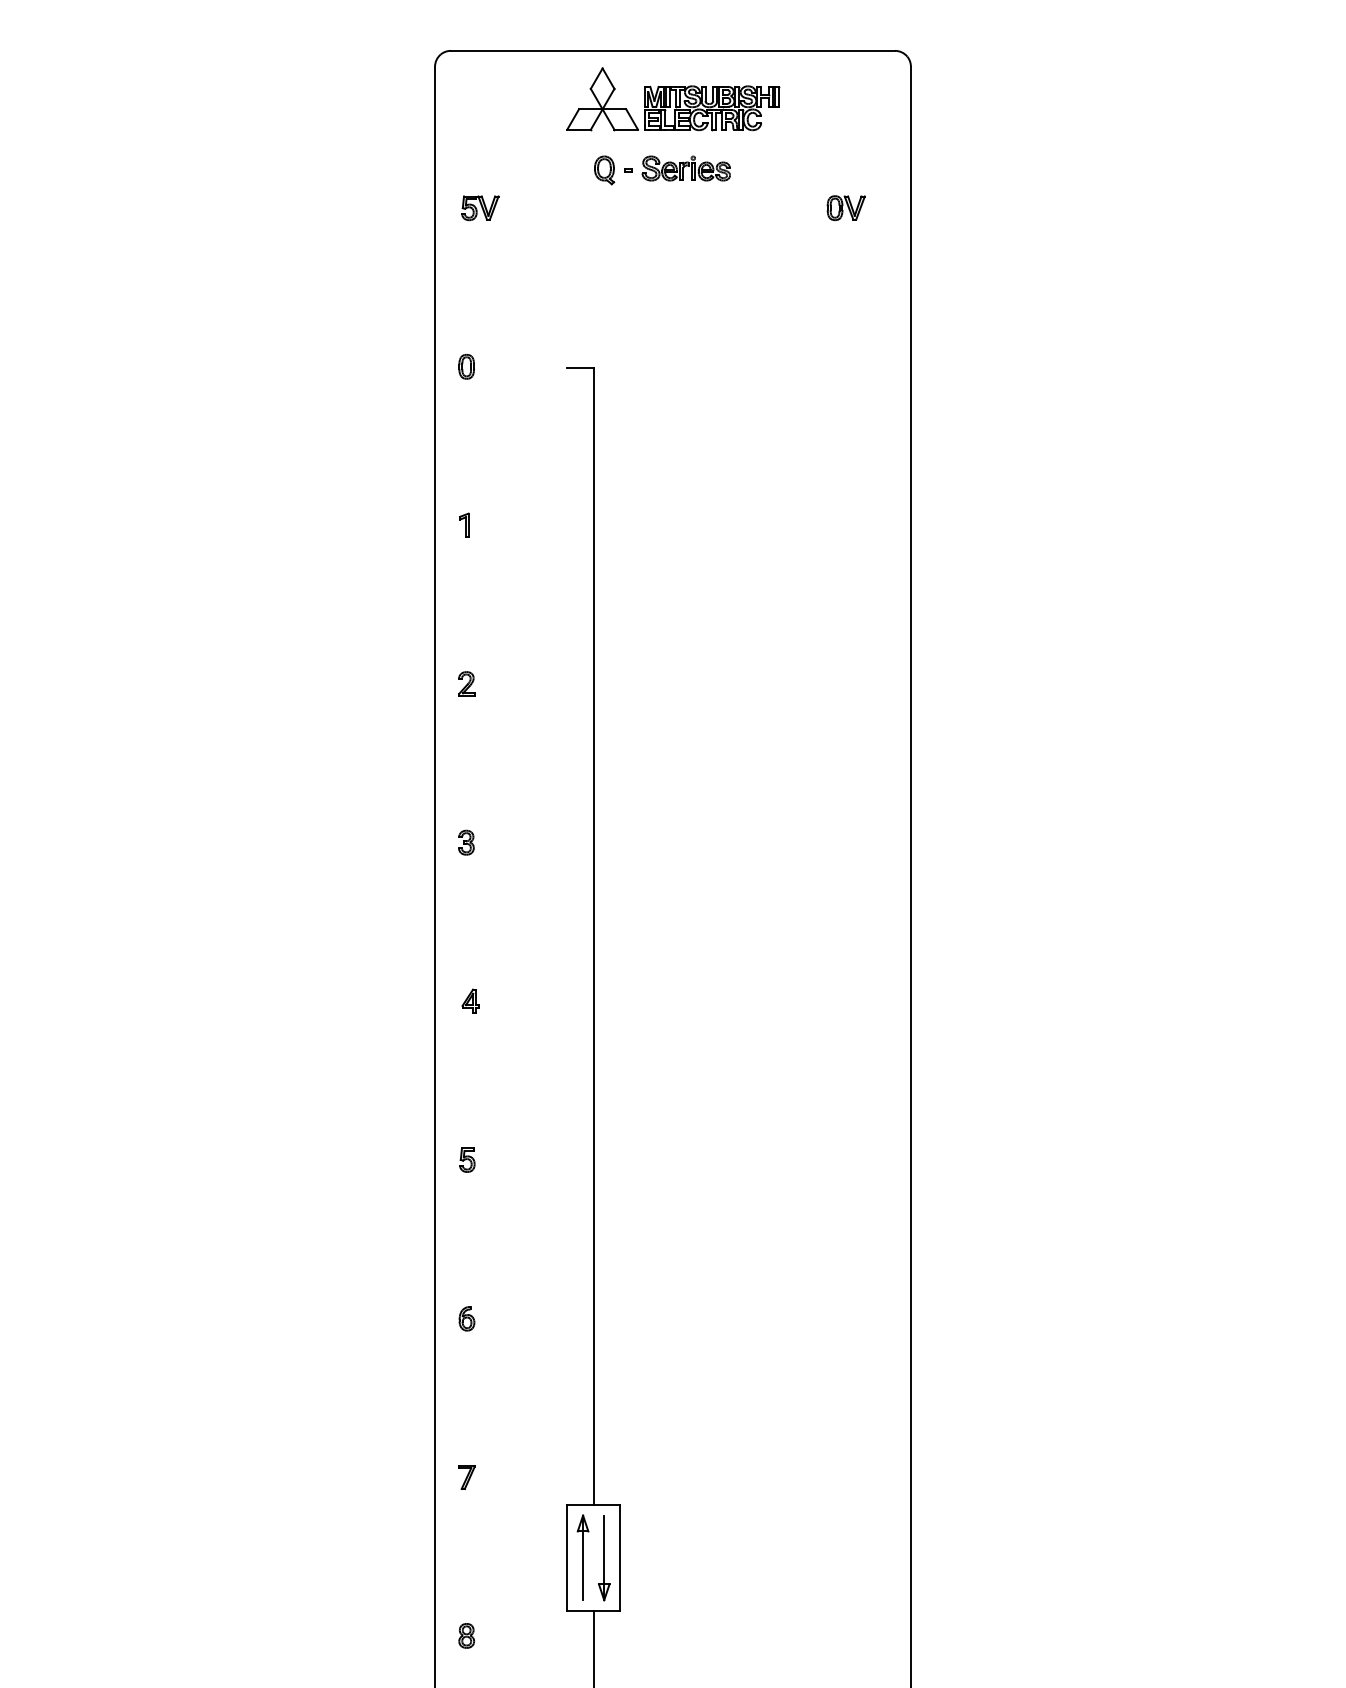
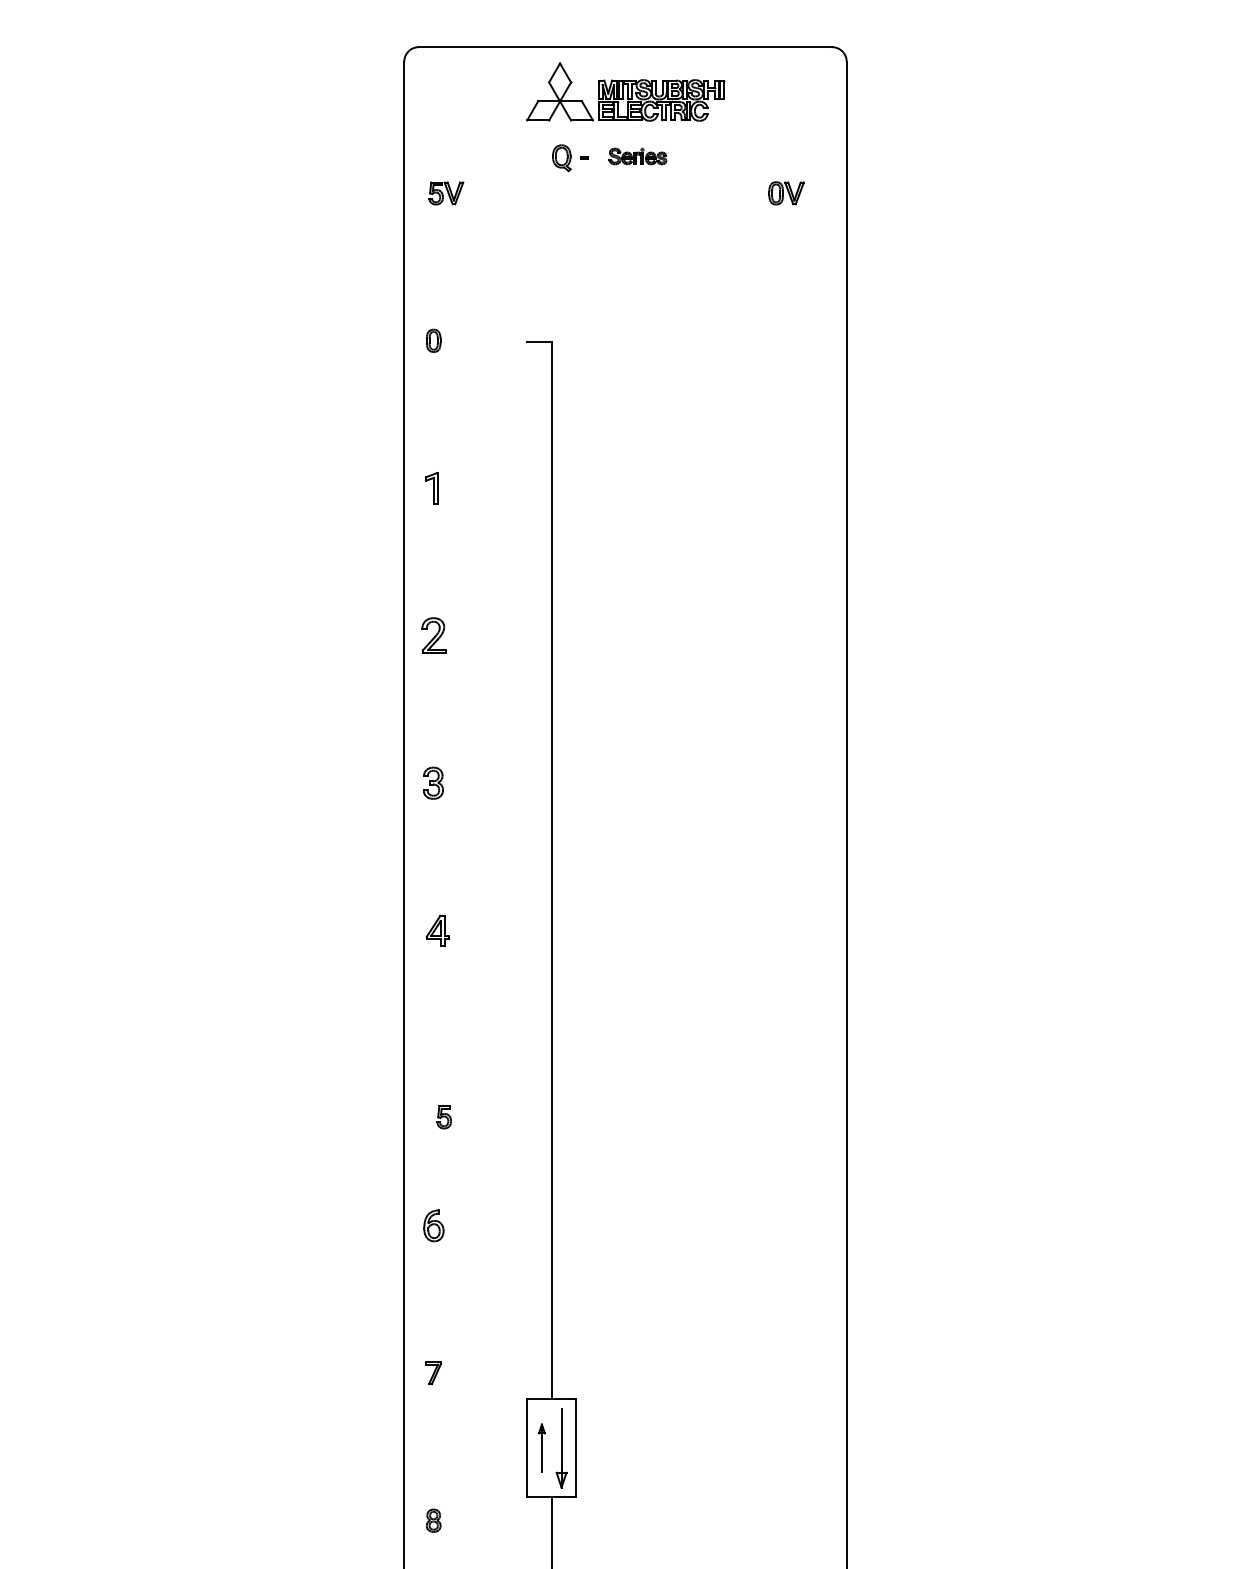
part: (685, 168) -> (637, 156), size x0.7
part: (464, 524) -> (431, 487), size x1.4
part: (466, 683) -> (433, 635), size x1.6
part: (466, 842) -> (433, 783), size x1.4
part: (470, 1001) -> (437, 930), size x1.4
part: (466, 1160) -> (443, 1117), moved
part: (466, 1318) -> (433, 1225), size x1.4
part: (582, 1557) -> (541, 1447), size x0.6

